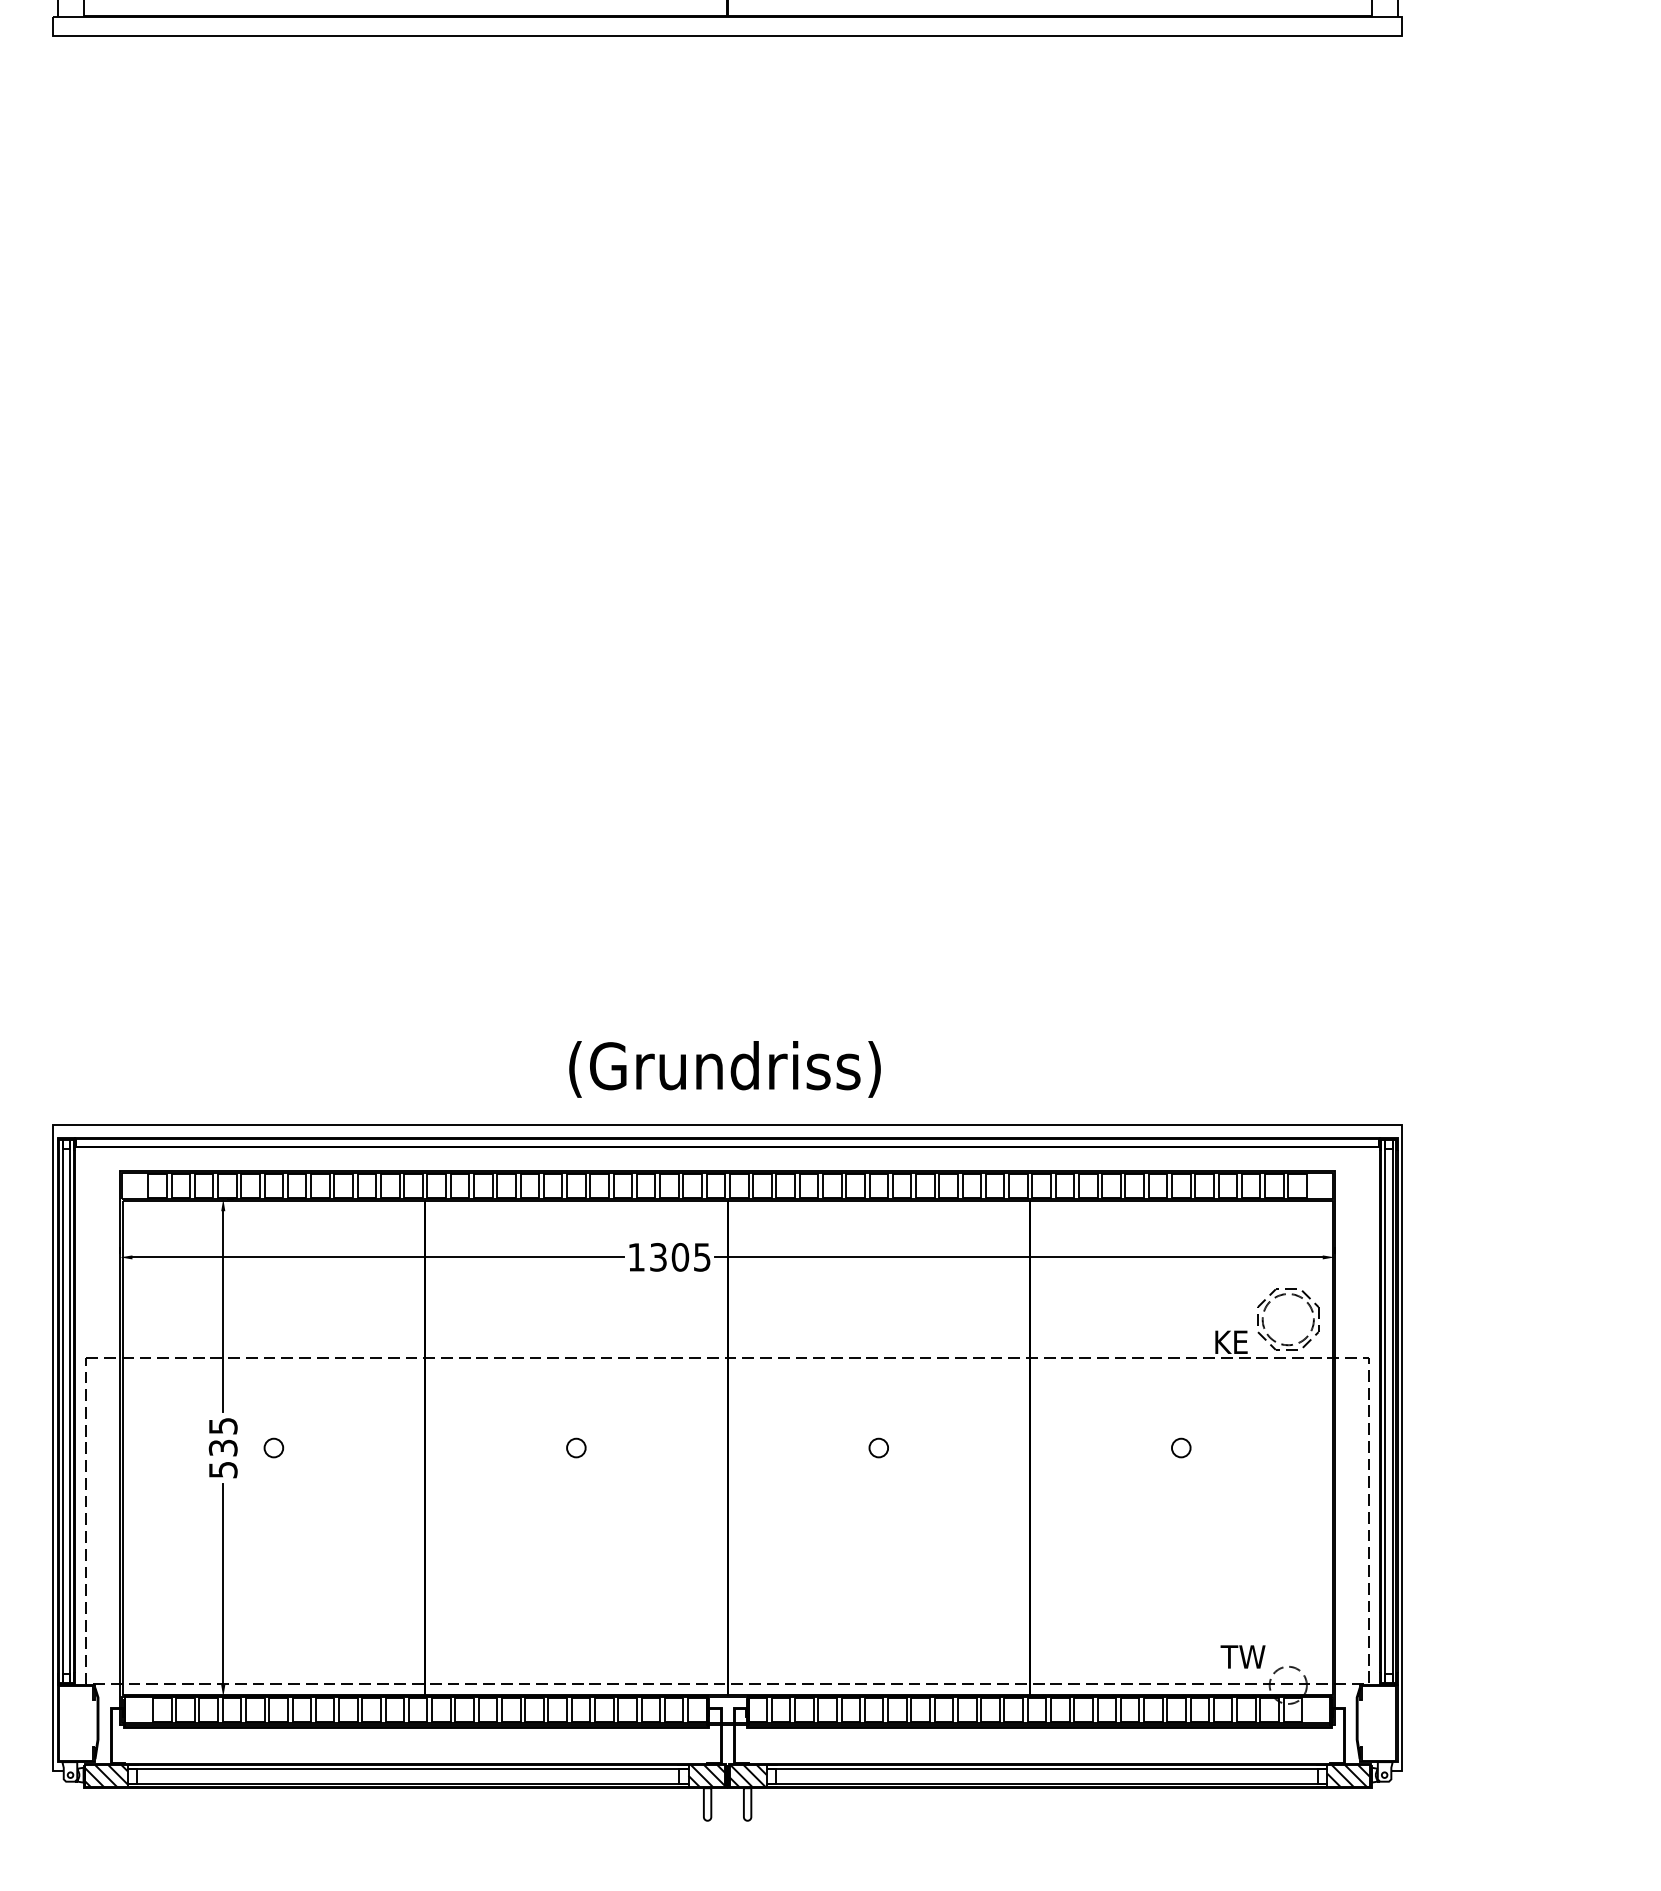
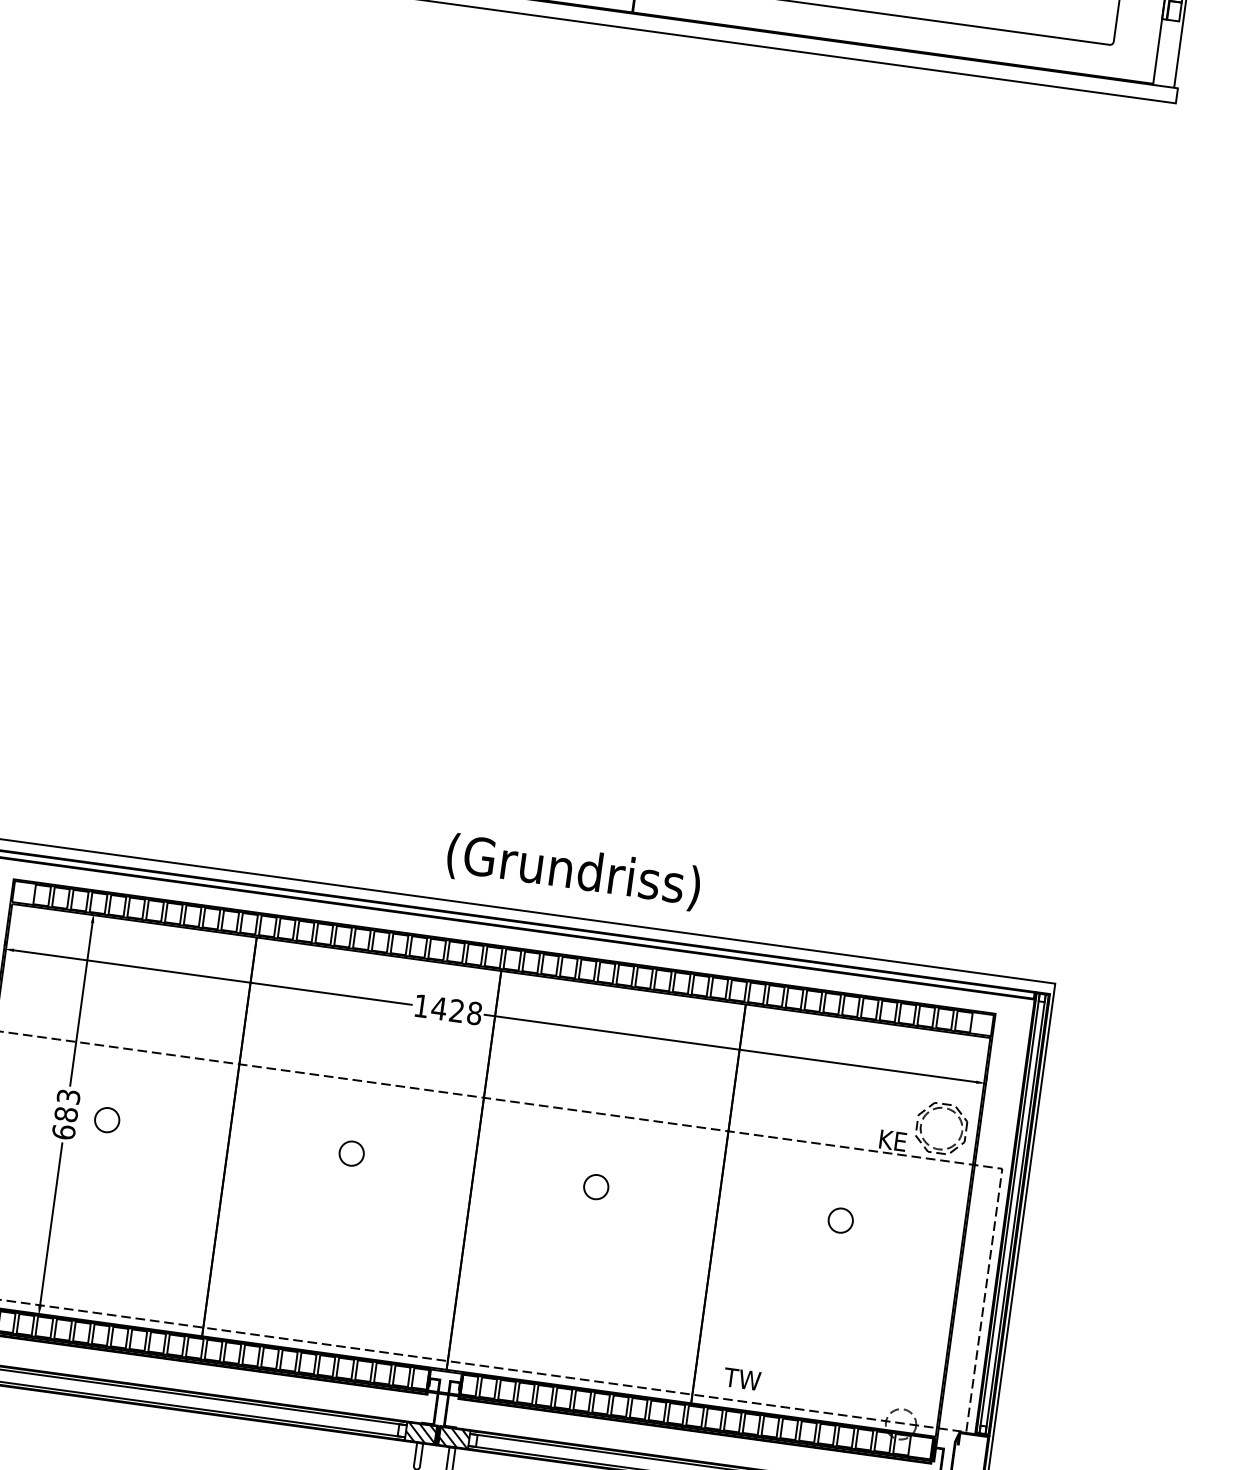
text: (724, 1069) -> (573, 872), moved
text: (679, 1257) -> (456, 1011), 1305 -> 1428
circle: (273, 1447) -> (106, 1119), size x1.6
circle: (576, 1447) -> (351, 1153), size x1.6
circle: (878, 1447) -> (596, 1186), size x1.6
circle: (1180, 1447) -> (840, 1220), size x1.6
text: (222, 1448) -> (65, 1114), 535 -> 683
text: (1242, 1656) -> (741, 1378), moved

